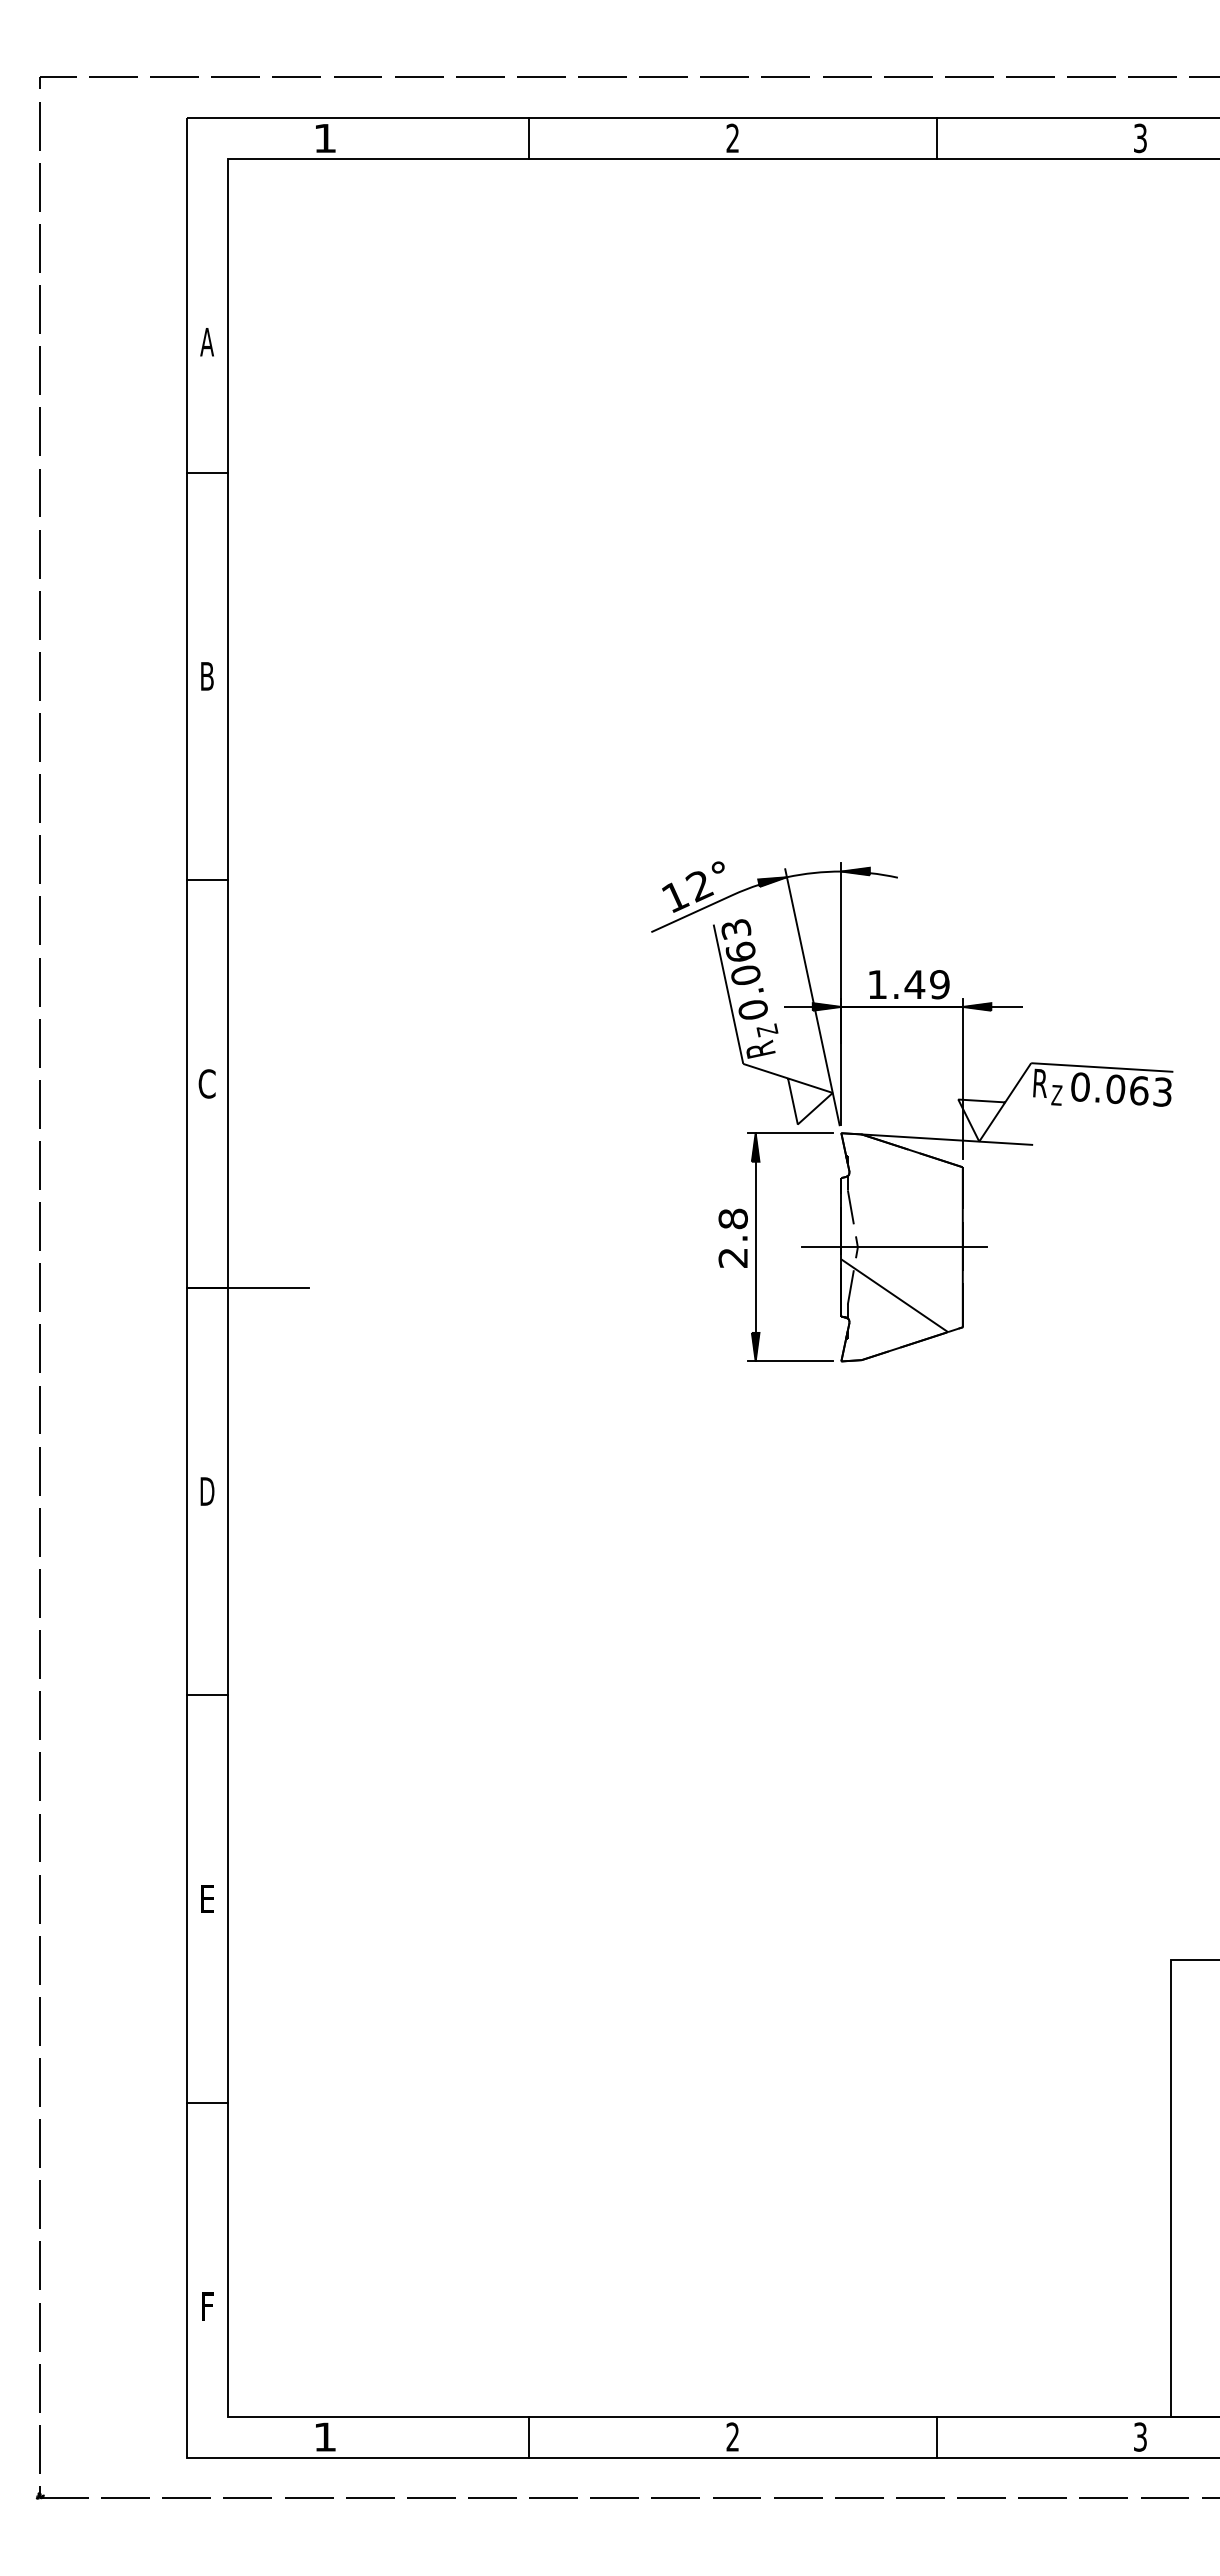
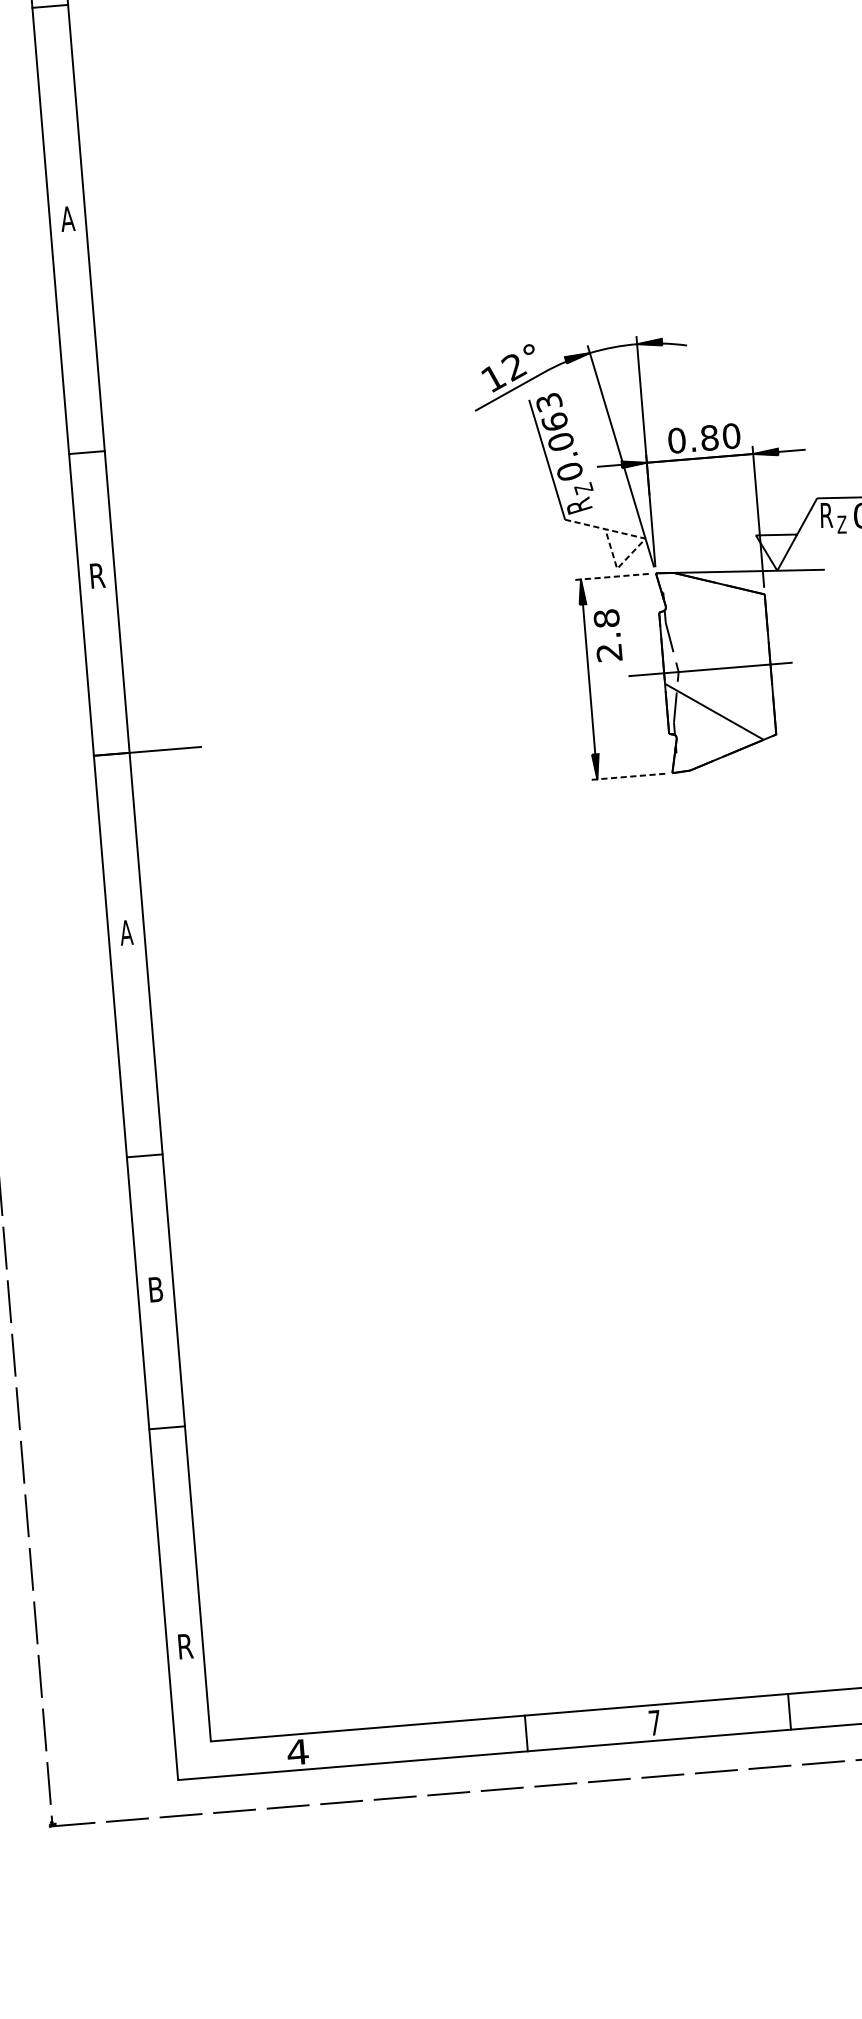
line: (206, 472) -> (49, 6), moved
text: (207, 676) -> (68, 219), B -> A
line: (206, 880) -> (86, 452), moved
text: (908, 984) -> (704, 438), 1.49 -> 0.80
text: (206, 1083) -> (96, 575), C -> R
line: (832, 1093) -> (645, 539), solid -> dashed
line: (790, 1133) -> (611, 577), solid -> dashed
text: (732, 1237) -> (607, 634), moved
line: (790, 1361) -> (627, 776), solid -> dashed
text: (206, 1491) -> (125, 932), D -> A
line: (206, 1695) -> (144, 1156), moved
text: (207, 1898) -> (156, 1289), E -> B
line: (206, 2102) -> (166, 1427), moved
text: (208, 2306) -> (186, 1646), F -> R
text: (325, 2436) -> (298, 1751), 1 -> 4
line: (529, 2436) -> (526, 1732), moved
text: (732, 2436) -> (654, 1722), 2 -> 7
line: (936, 2436) -> (789, 1711), moved

